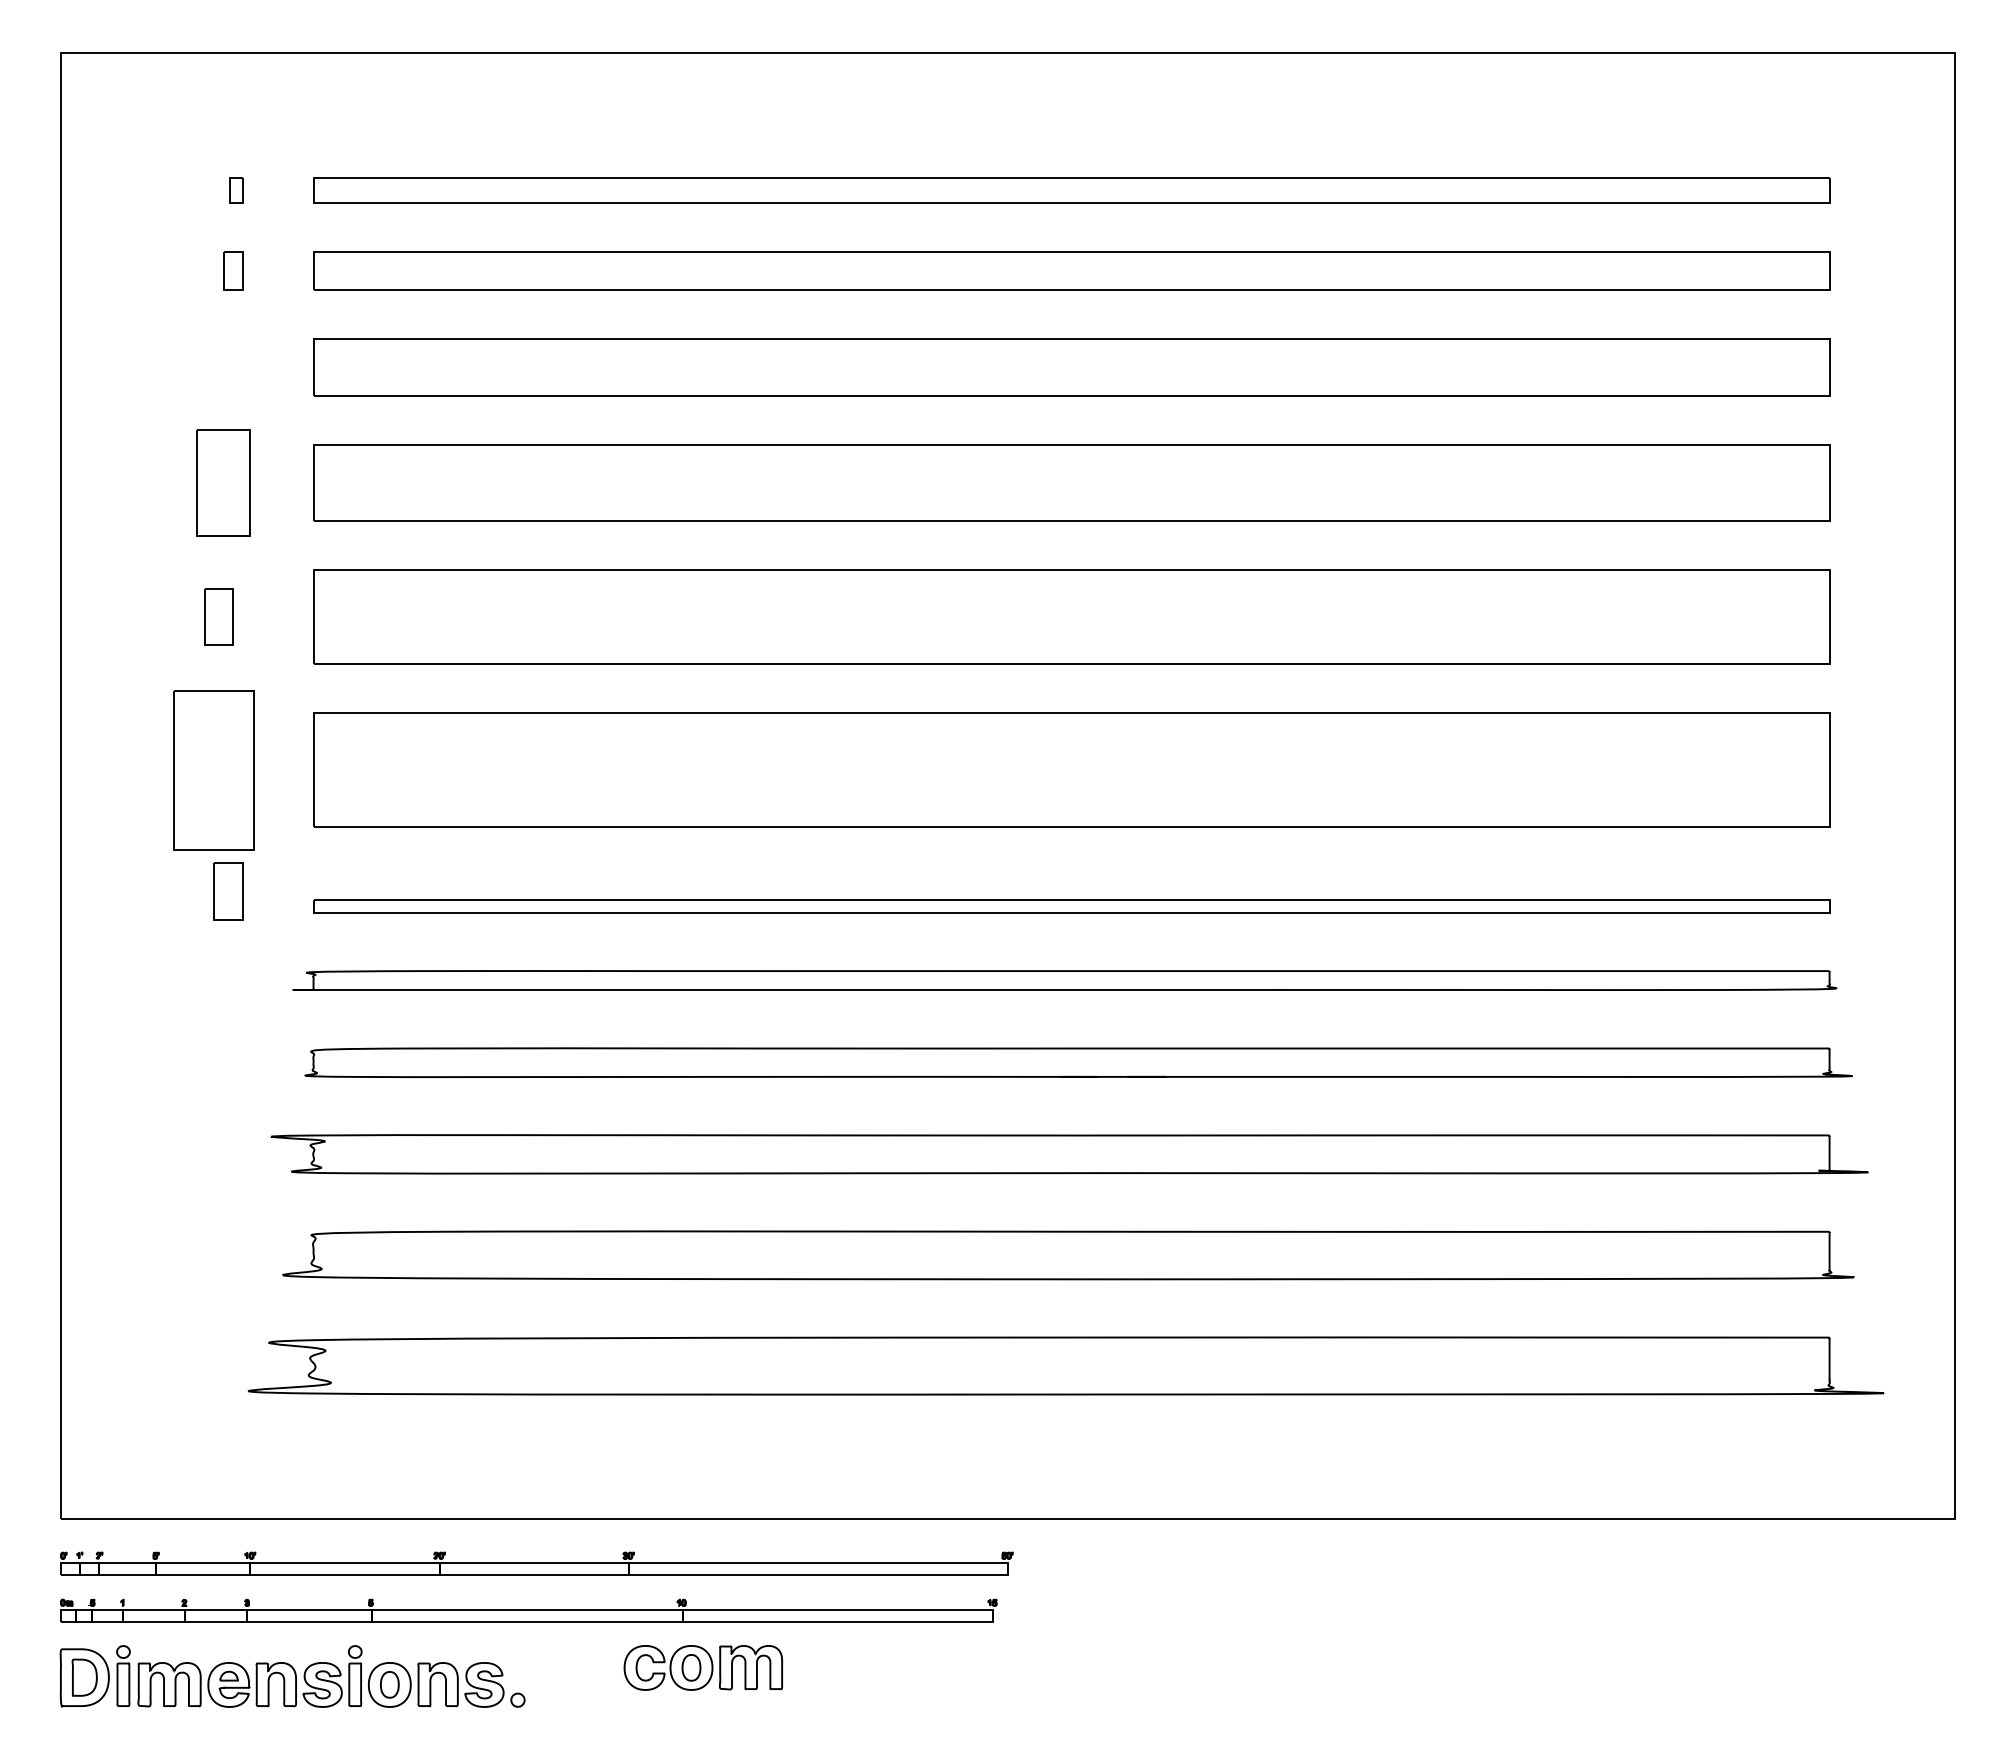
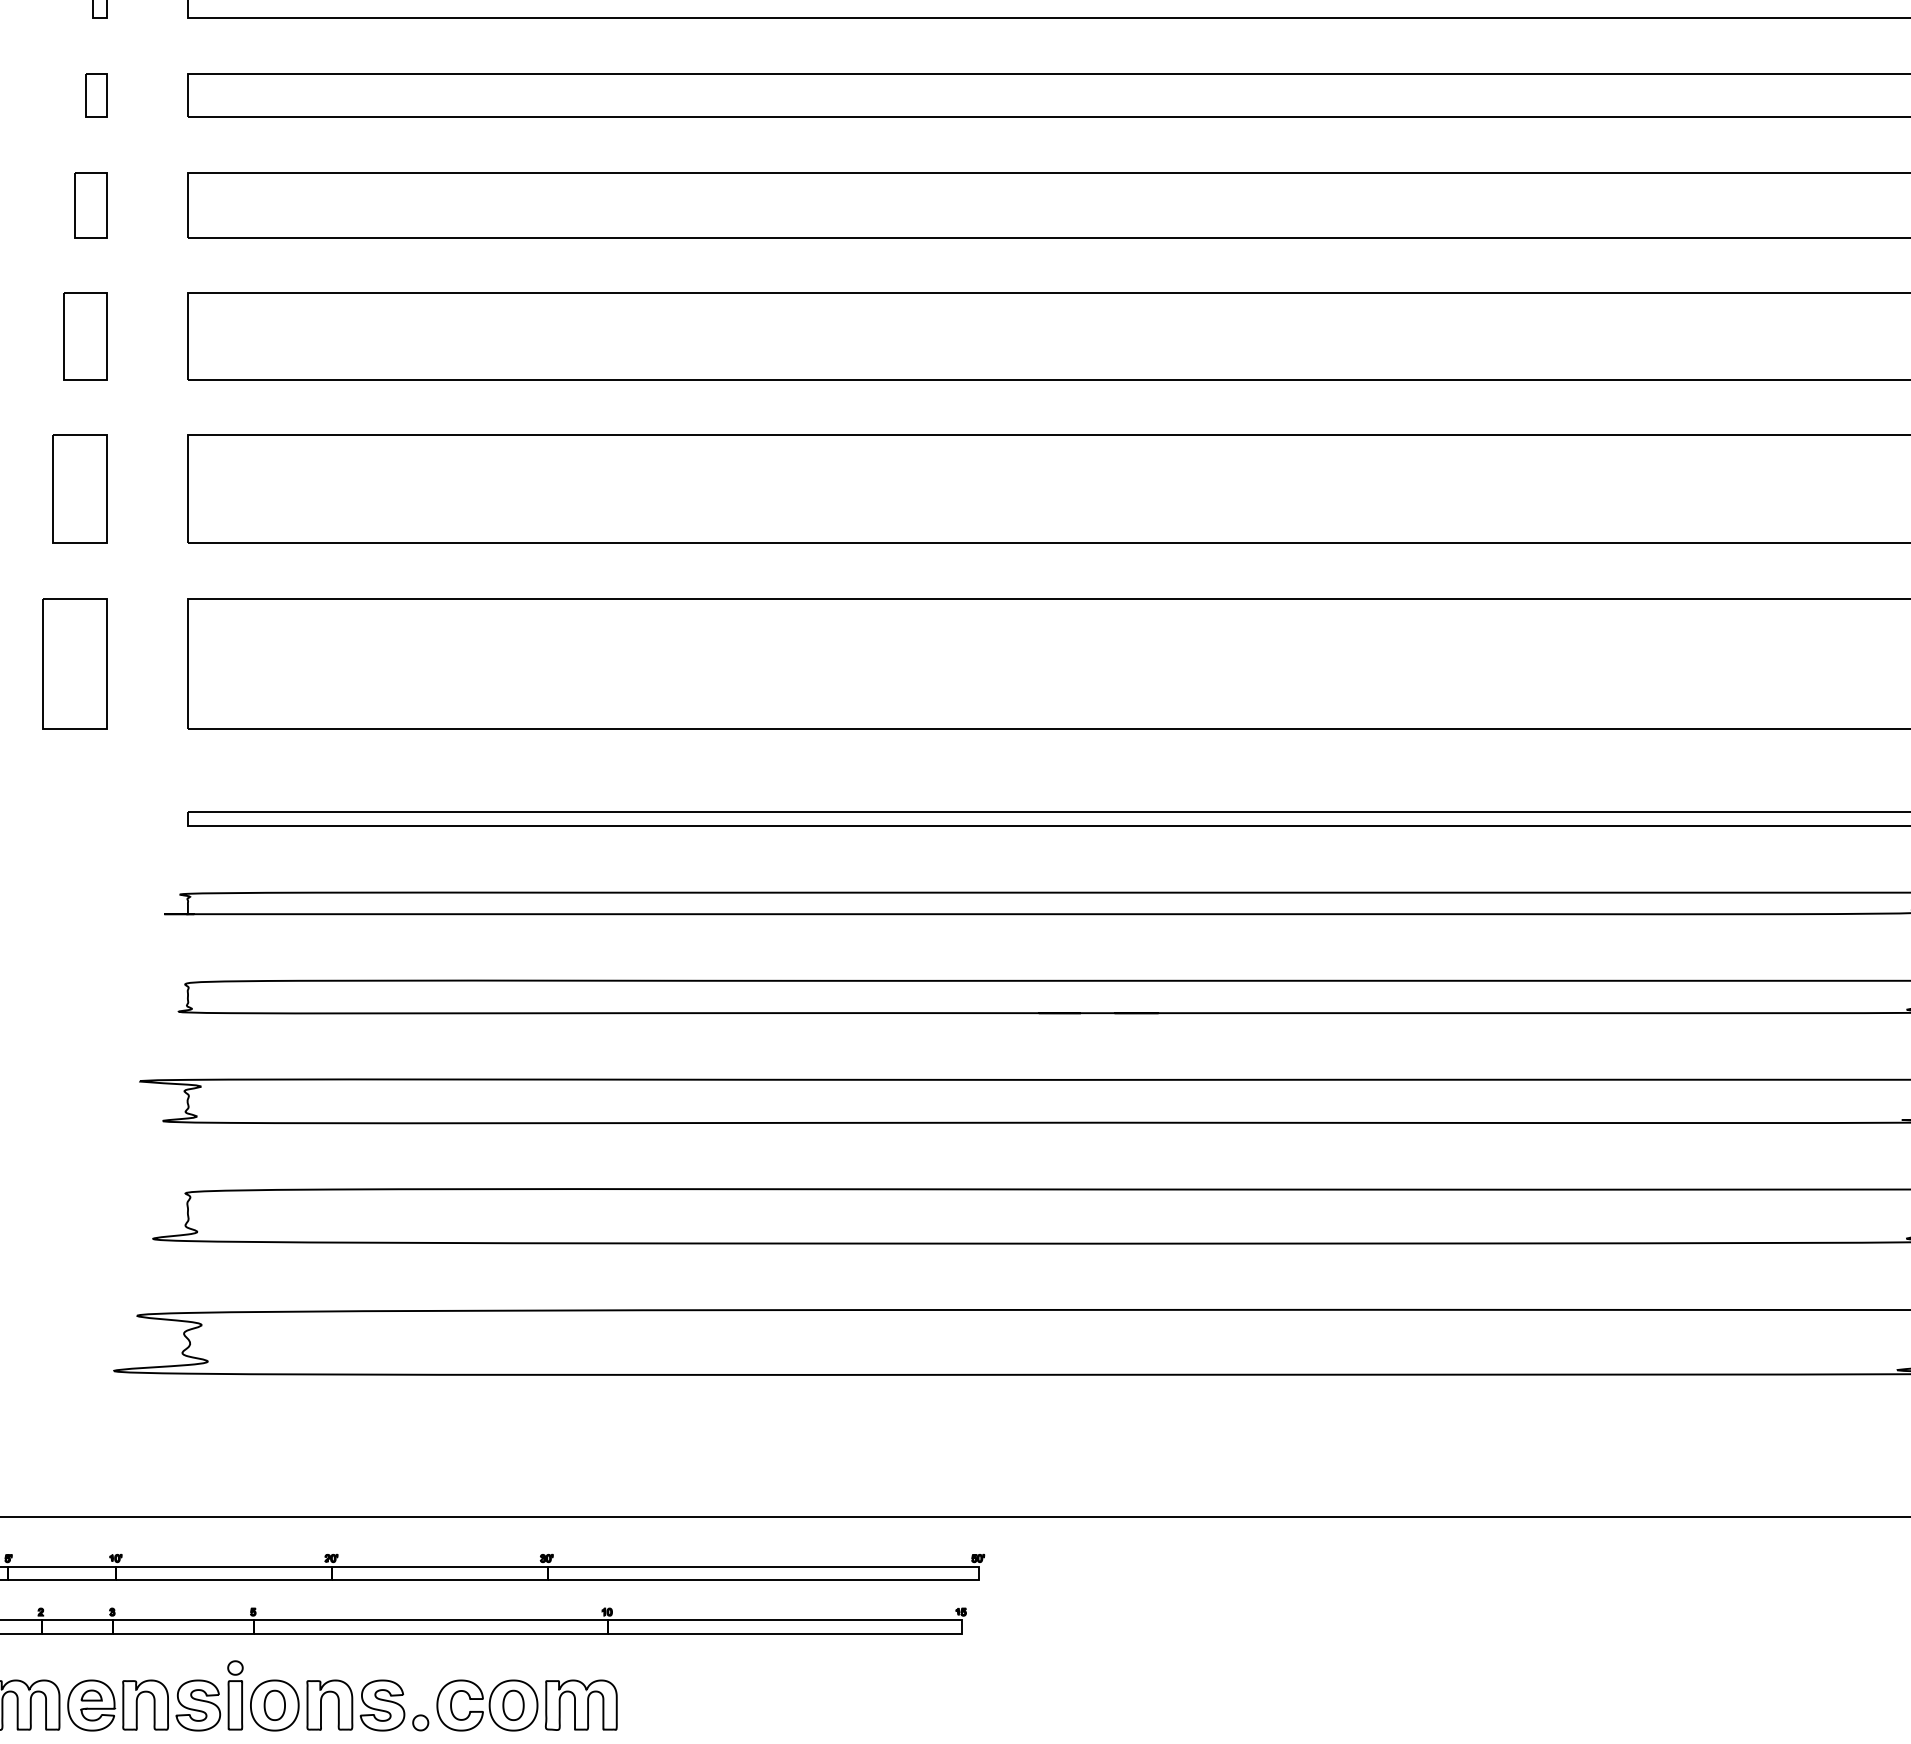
part: (223, 482) -> (85, 336), size x0.71
part: (218, 616) -> (79, 488), size x1.67
part: (214, 769) -> (75, 663), size x0.71
part: (228, 891) -> (91, 205), moved
part: (703, 1667) -> (527, 1705), moved

